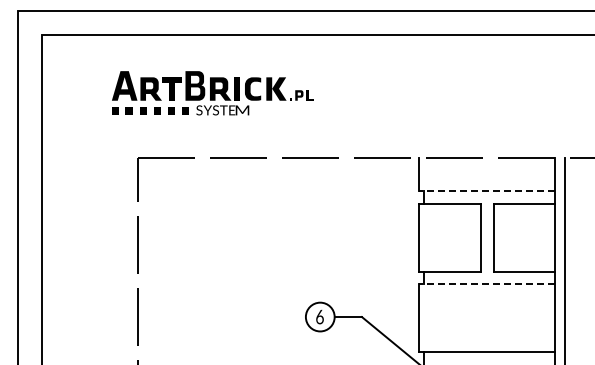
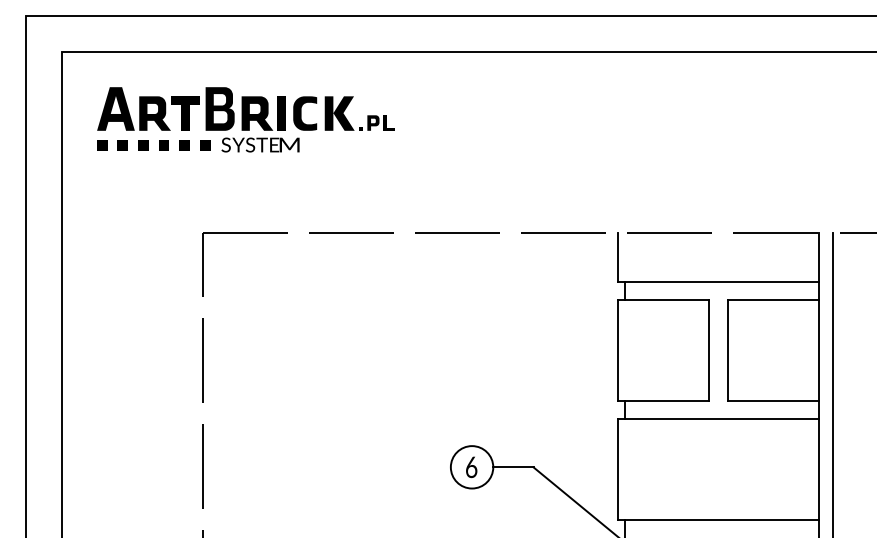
text: (212, 93) -> (245, 120), moved
line: (486, 191) -> (717, 282), dashed -> solid
line: (486, 284) -> (717, 419), dashed -> solid

